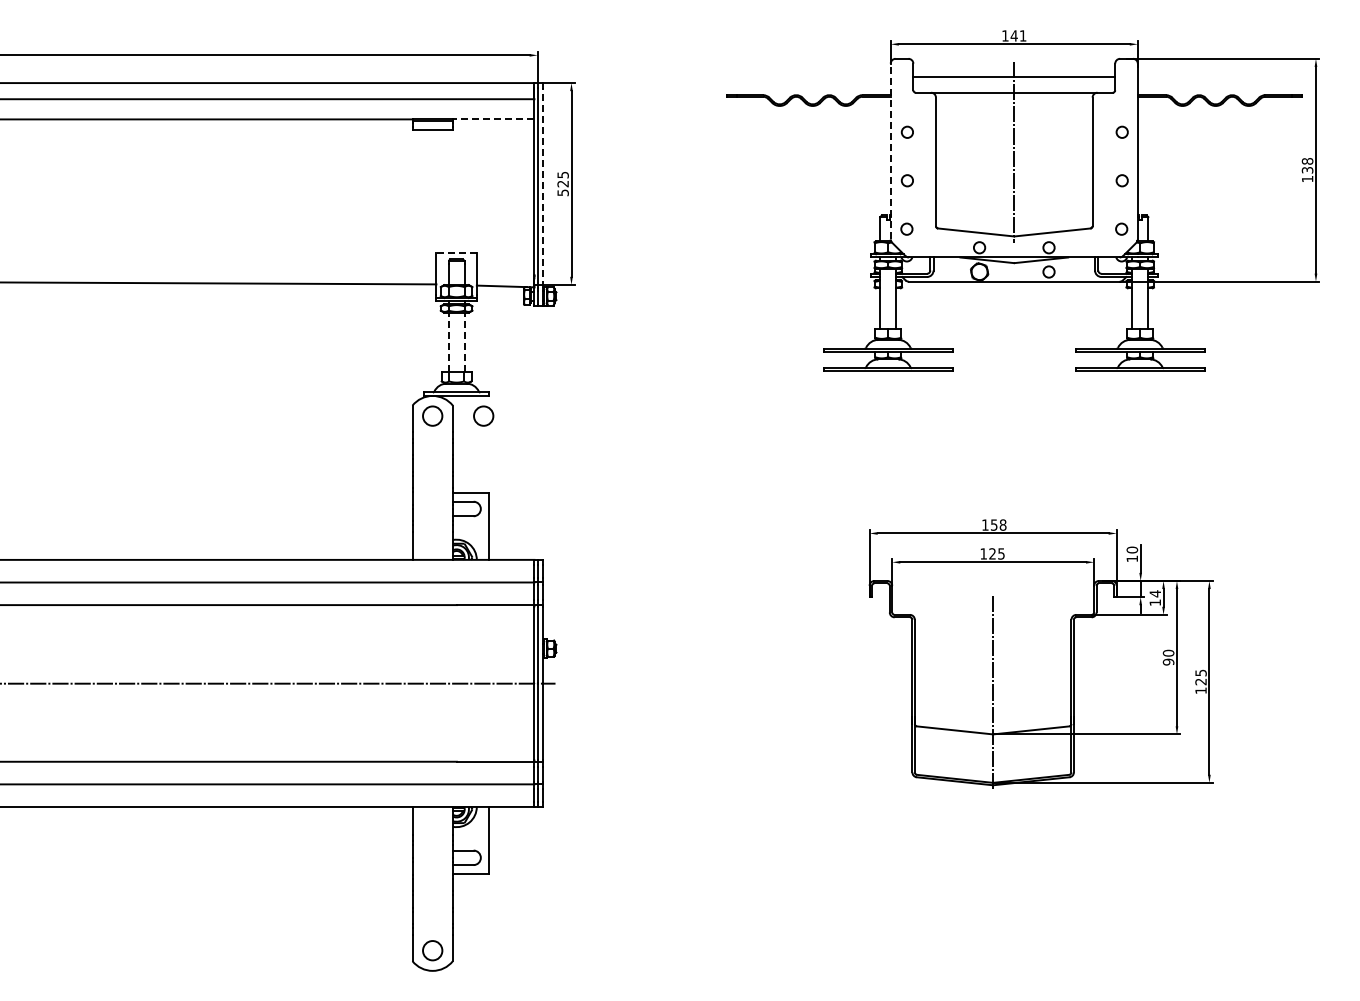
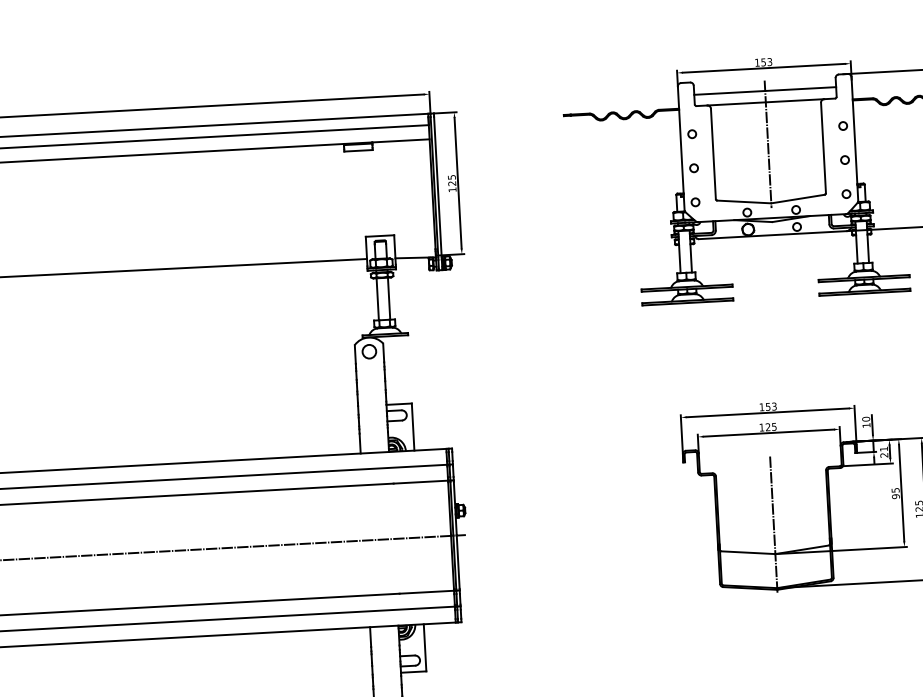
text: (1018, 35) -> (766, 61), 141 -> 153
line: (493, 119) -> (400, 140), dashed -> solid
line: (890, 151) -> (681, 148), dashed -> solid
line: (542, 187) -> (437, 186), dashed -> solid
text: (562, 192) -> (452, 189), 525 -> 125
line: (456, 252) -> (379, 235), dashed -> solid
line: (448, 342) -> (377, 299), dashed -> solid
line: (464, 342) -> (388, 298), dashed -> solid
circle: (483, 415) -> (405, 349), removed
text: (1002, 524) -> (773, 406), 158 -> 153
text: (1154, 598) -> (883, 452), 14 -> 21
text: (1168, 652) -> (895, 489), 90 -> 95

